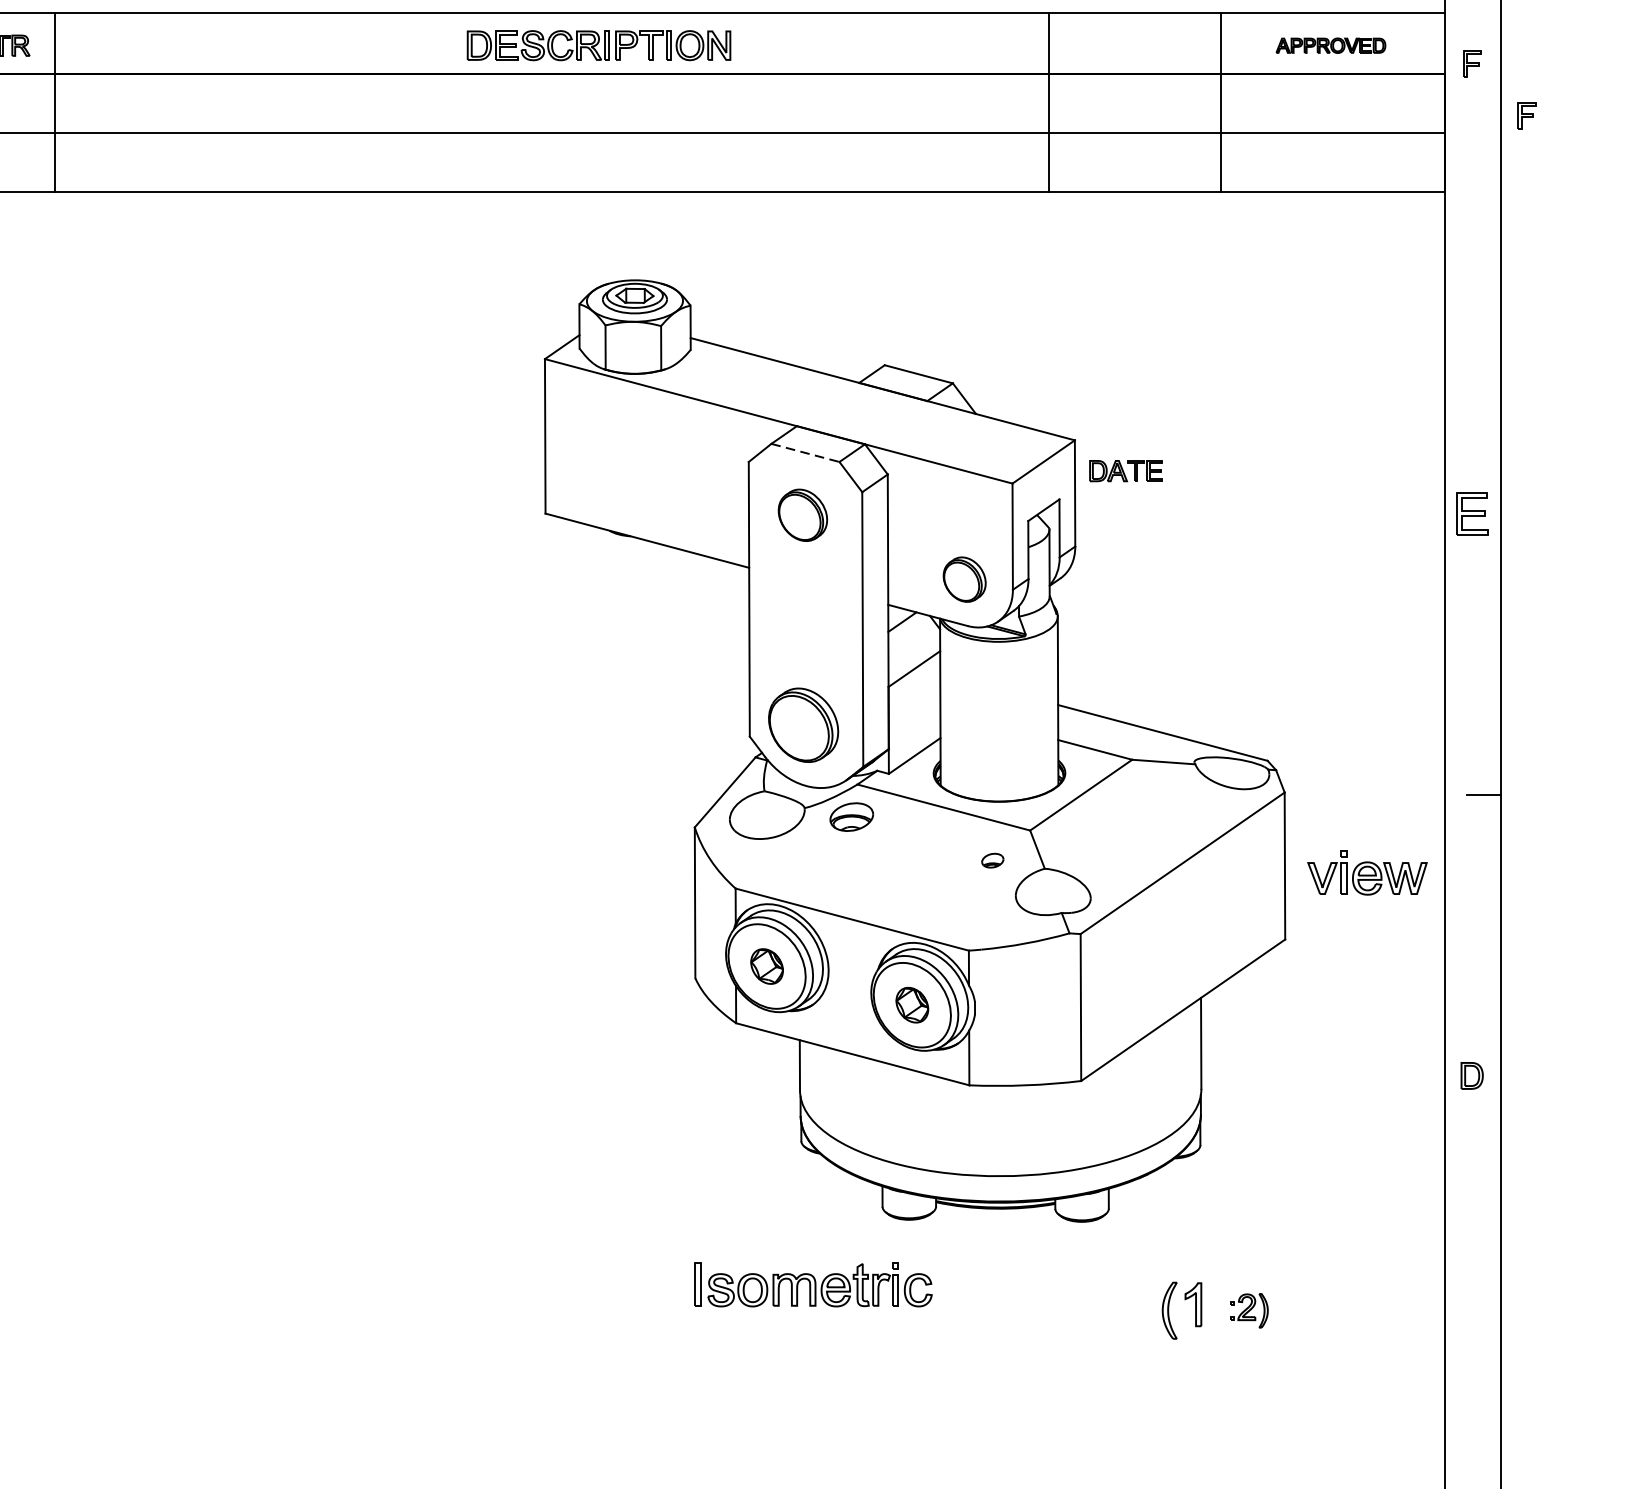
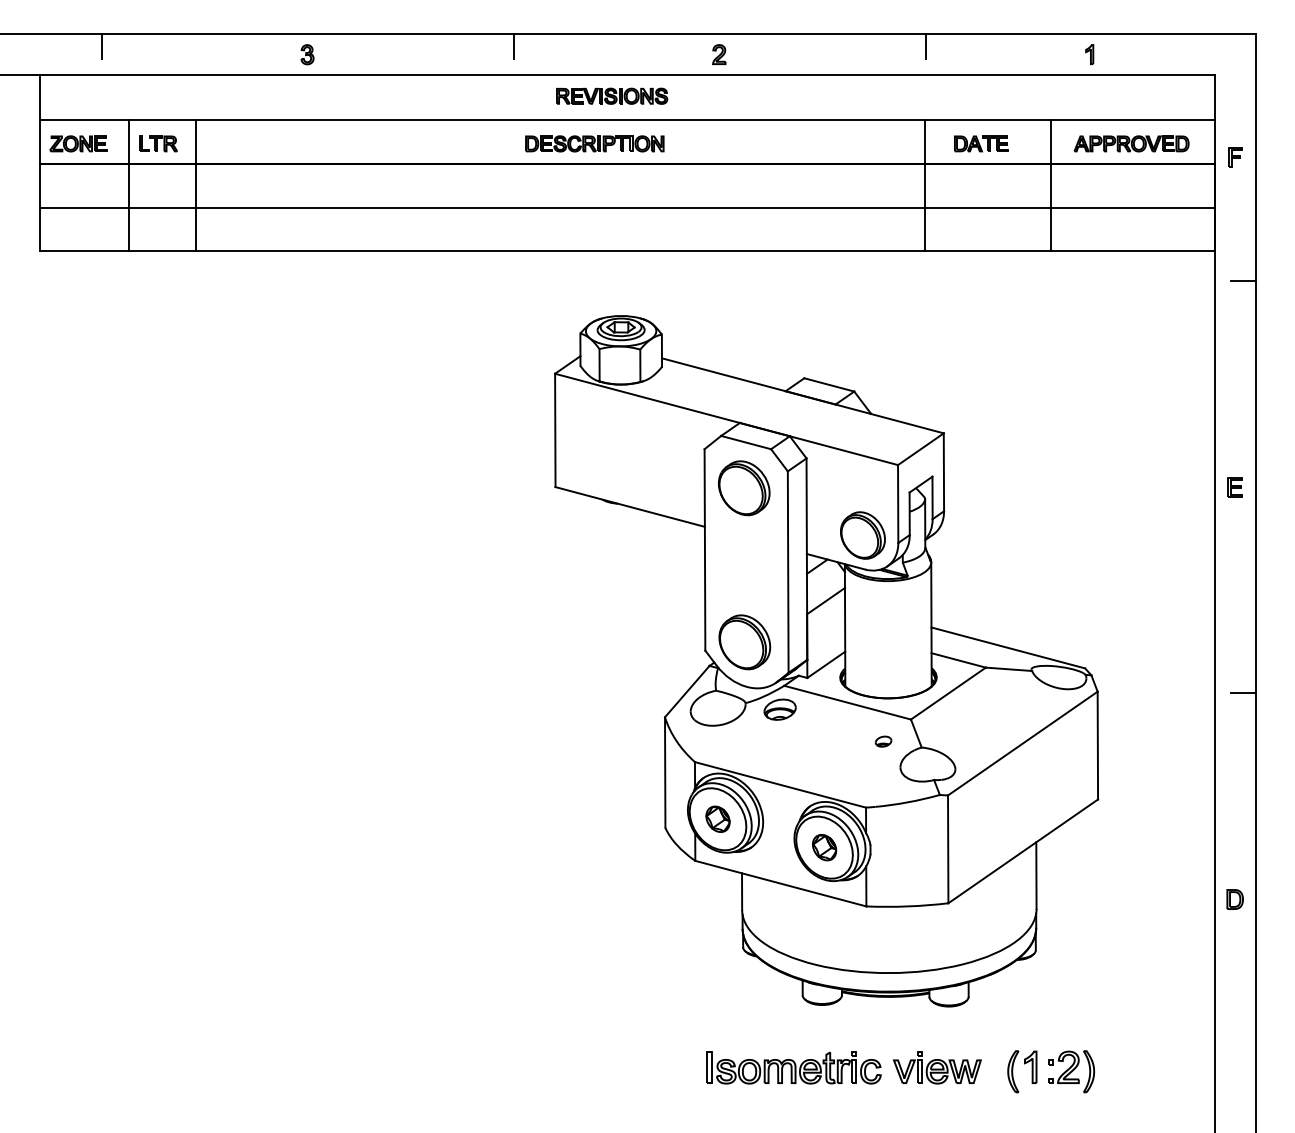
part: (598, 45) -> (594, 143), size x0.71
part: (1330, 45) -> (1131, 143), size x1.43
part: (1527, 116) -> (1275, 195), removed
line: (1483, 233) -> (1243, 281), added
line: (805, 452) -> (746, 442), dashed -> solid
part: (1126, 470) -> (981, 143), moved
part: (1471, 514) -> (1234, 487), size x0.62
part: (803, 515) -> (744, 488), size x1.43
part: (964, 579) -> (862, 535), size x1.43
part: (1366, 872) -> (936, 1067), moved
part: (812, 1284) -> (793, 1067), moved
part: (1249, 1310) -> (1071, 1071), size x1.67

